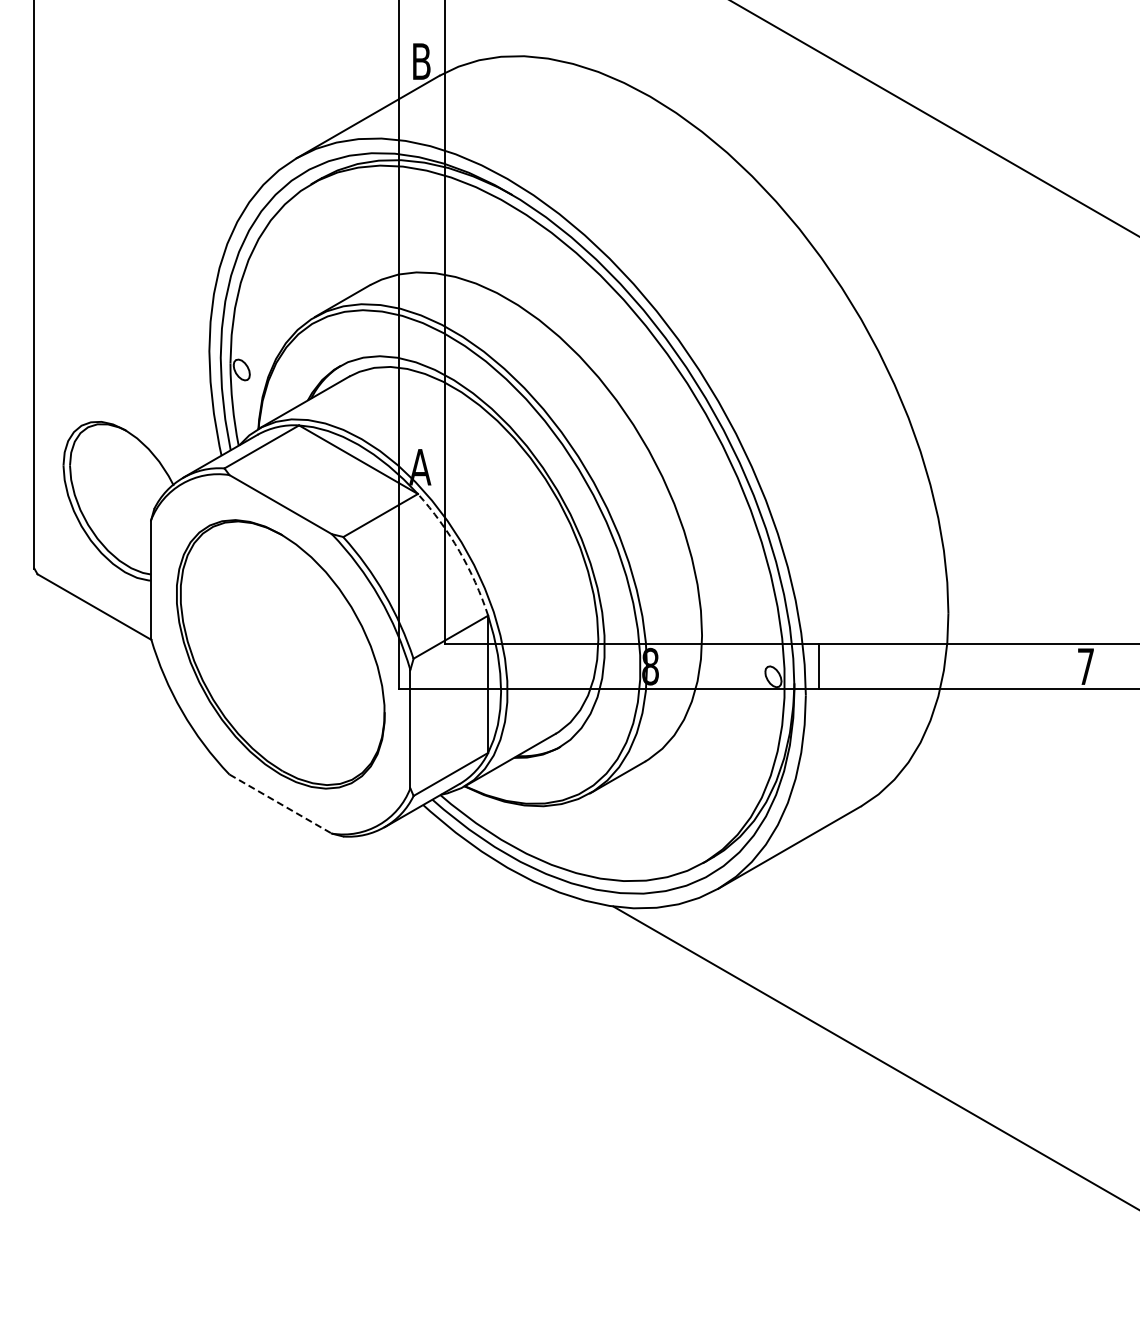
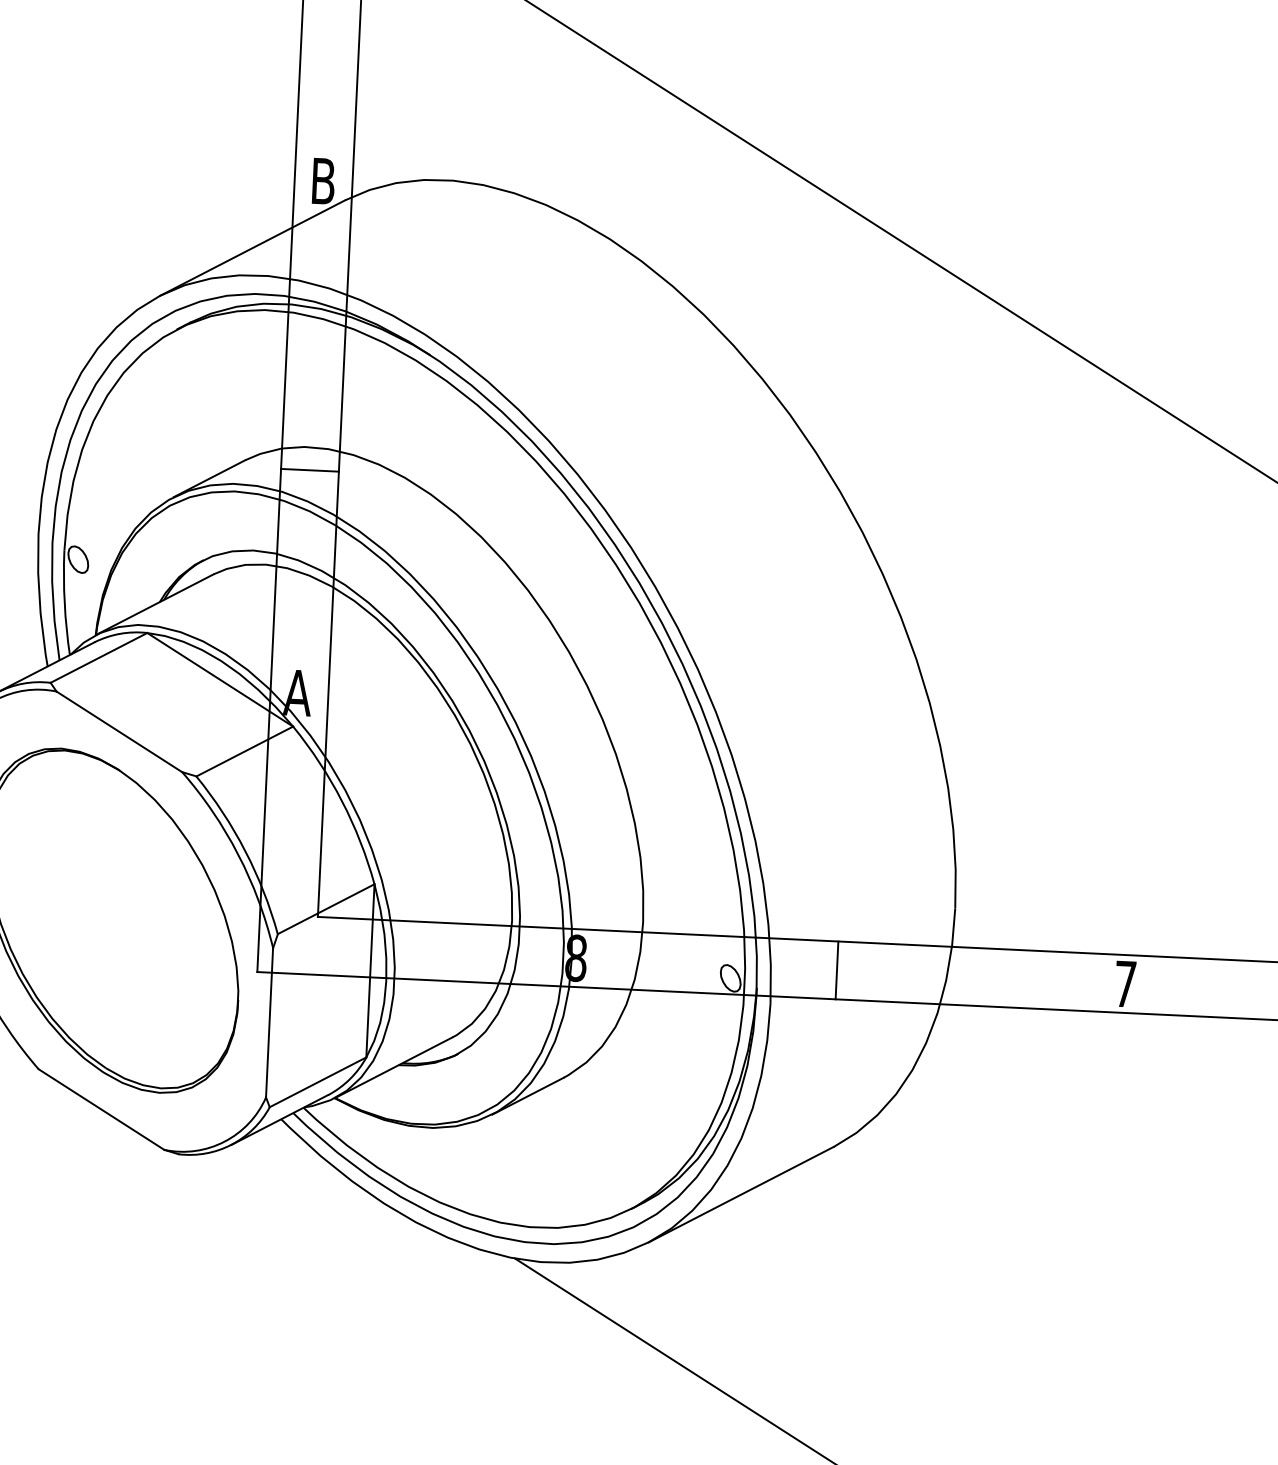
line: (421, 290) -> (309, 470), added
arc: (459, 551) -> (342, 801), dashed -> solid
line: (819, 666) -> (837, 970), moved
line: (281, 804) -> (102, 1110), dashed -> solid

